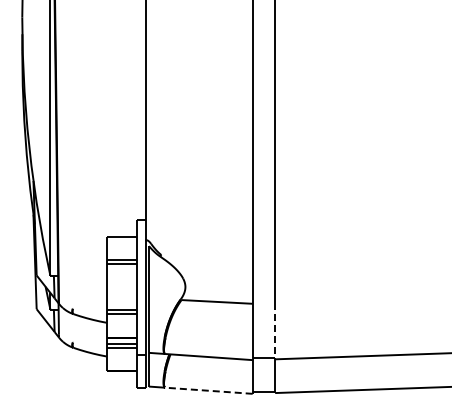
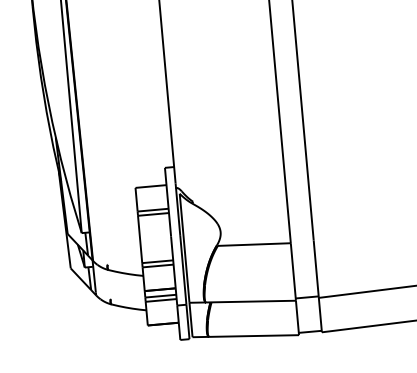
line: (275, 331) -> (316, 269), dashed -> solid
line: (208, 390) -> (253, 335), dashed -> solid

